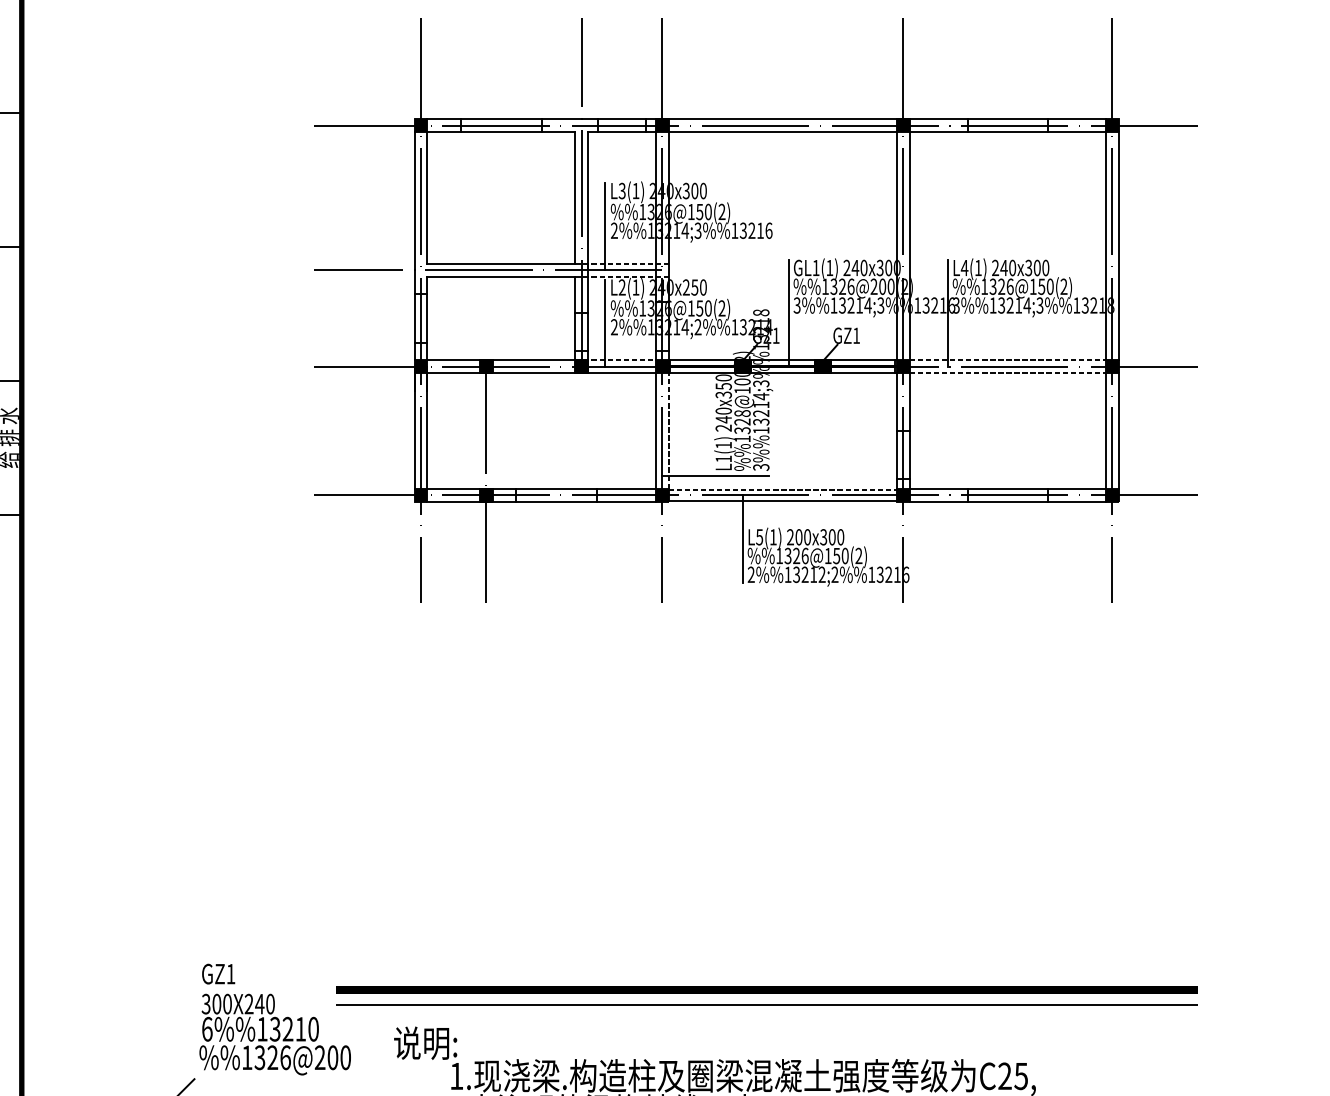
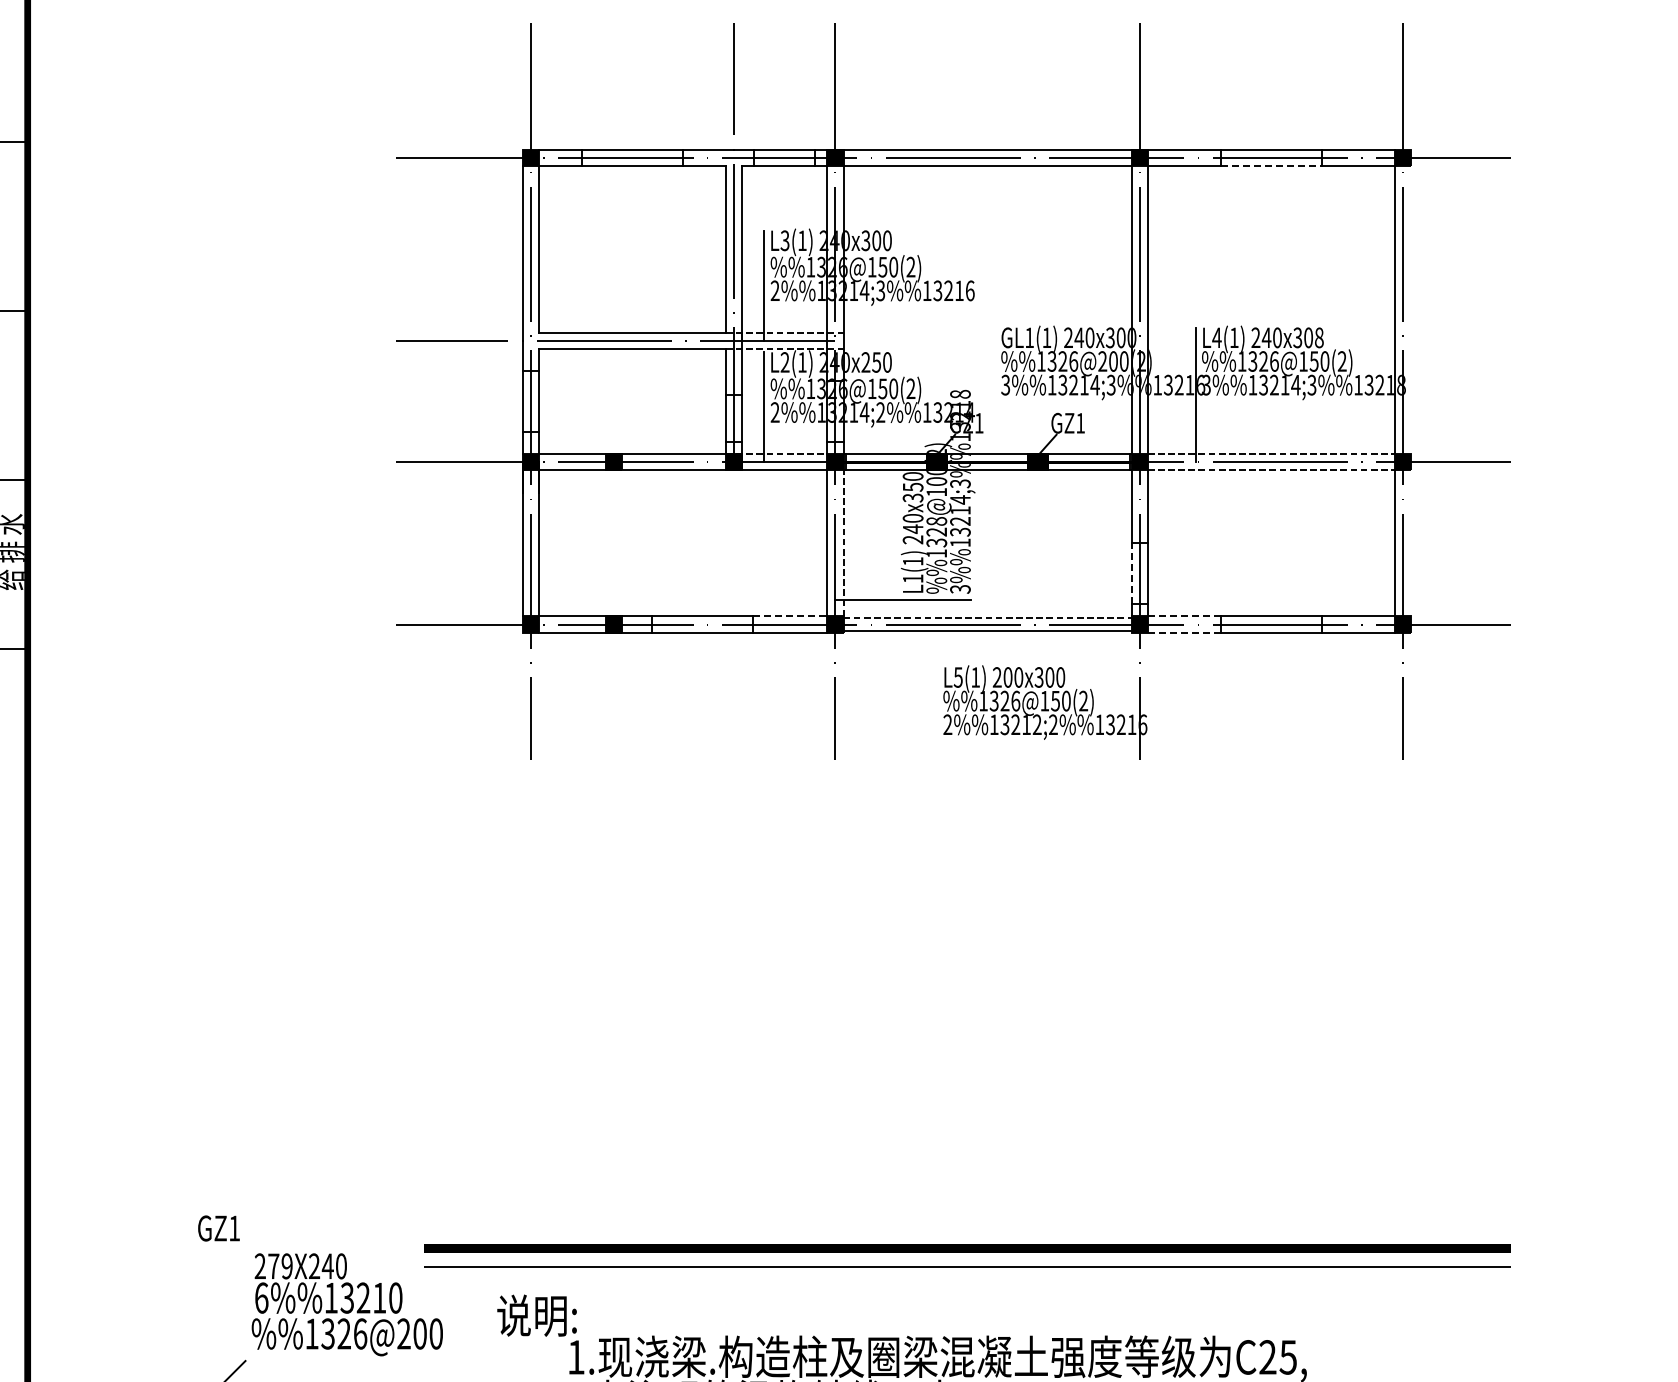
line: (1007, 132) -> (1271, 166), solid -> dashed
line: (1118, 246) -> (1411, 310), removed
text: (1045, 267) -> (1319, 337), 240x300 -> 240x308
line: (789, 312) -> (995, 394), removed
line: (1118, 431) -> (1411, 543), removed
line: (896, 454) -> (1131, 573), solid -> dashed
line: (486, 484) -> (613, 610), removed
line: (626, 488) -> (790, 616), solid -> dashed
line: (938, 488) -> (1184, 616), solid -> dashed
line: (938, 501) -> (1184, 632), solid -> dashed
line: (743, 538) -> (937, 679), removed
text: (218, 974) -> (218, 1228), moved
text: (216, 1004) -> (273, 1266), 300X240 -> 279X240

